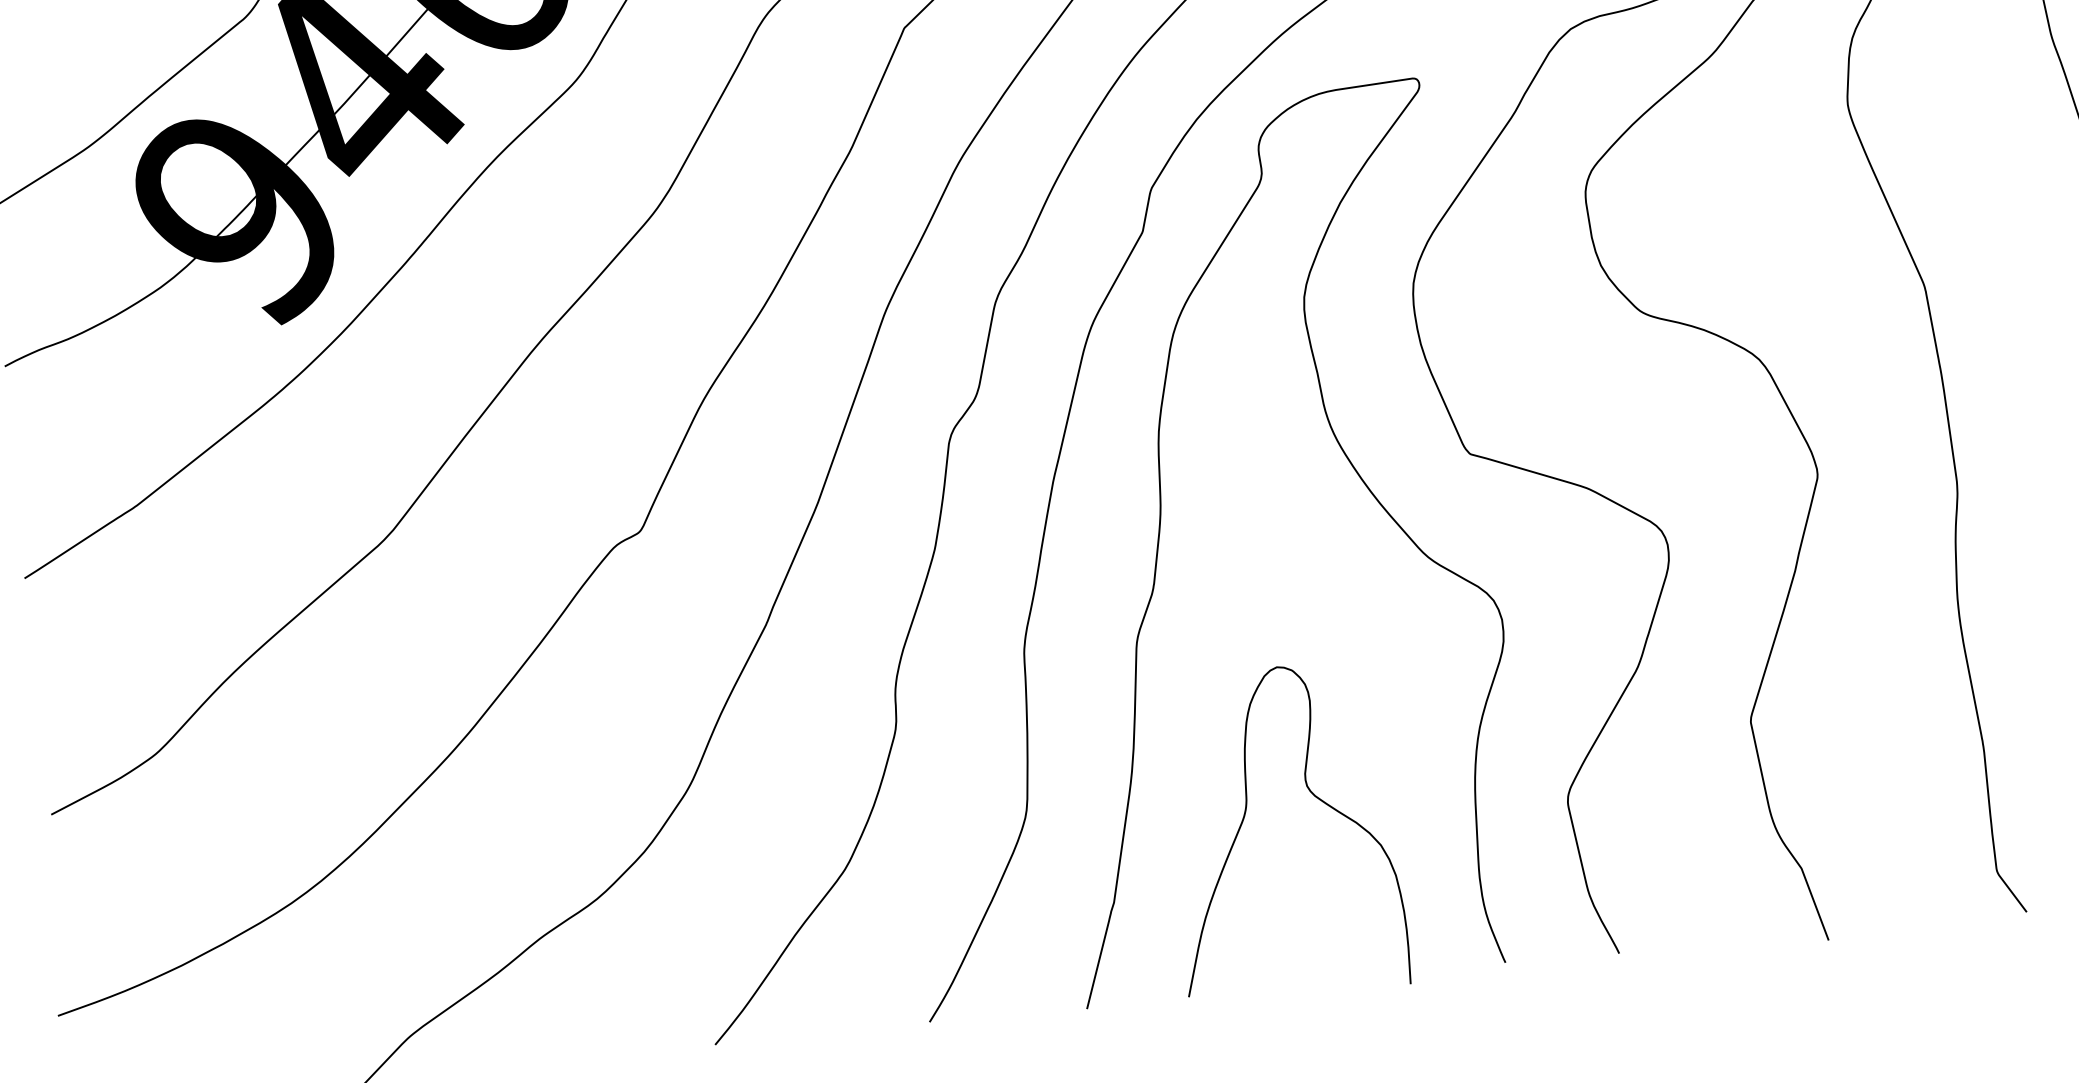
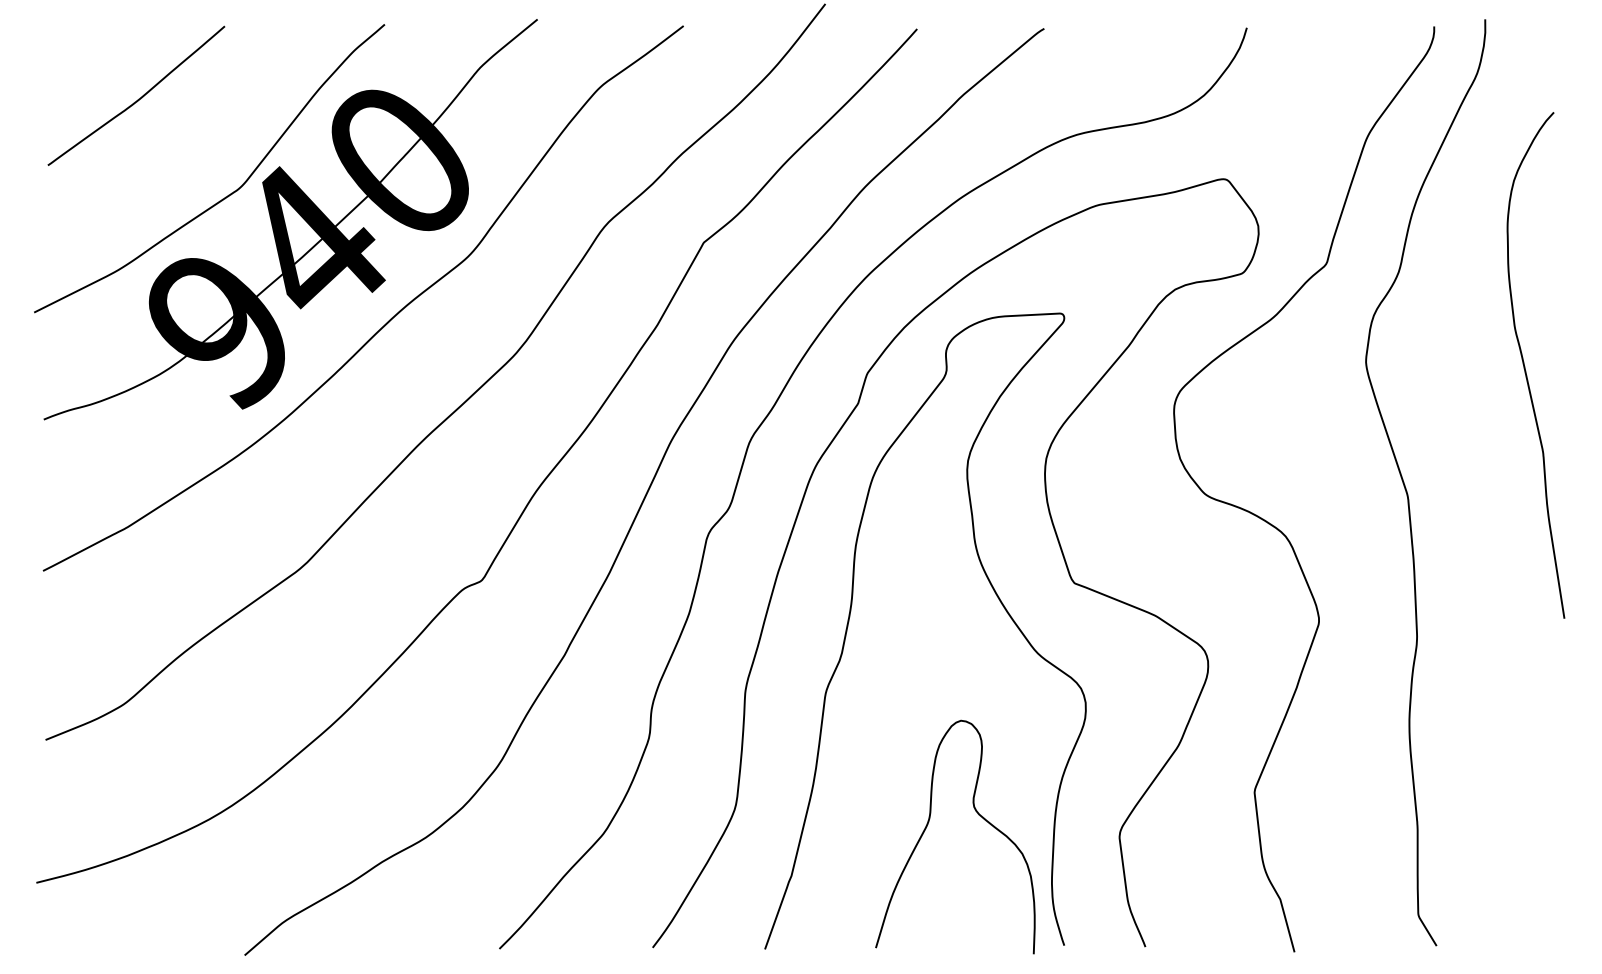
curve: (1246, 814) -> (929, 822), moved

